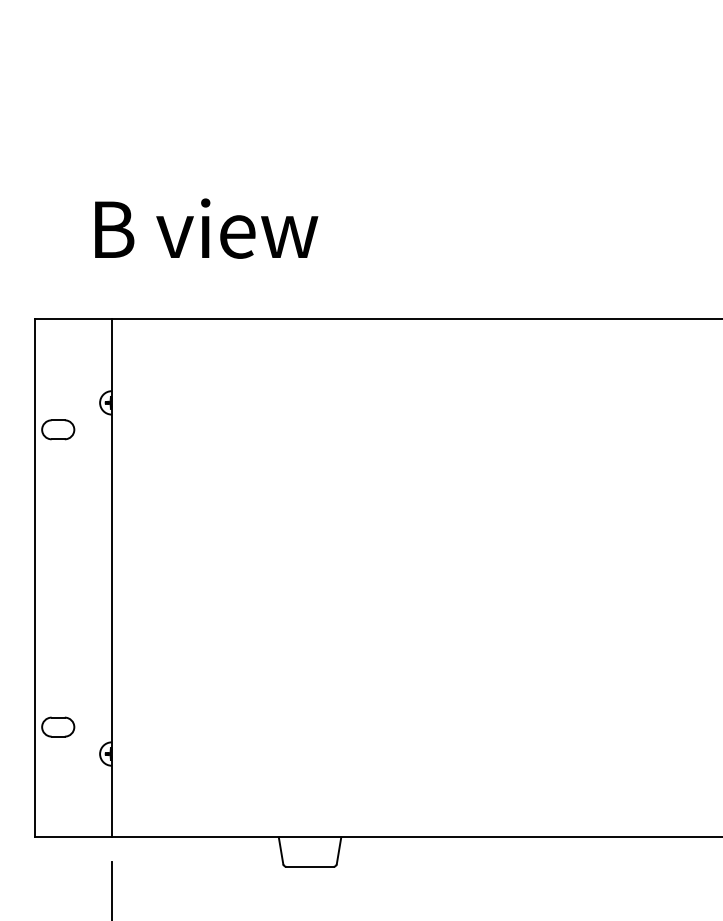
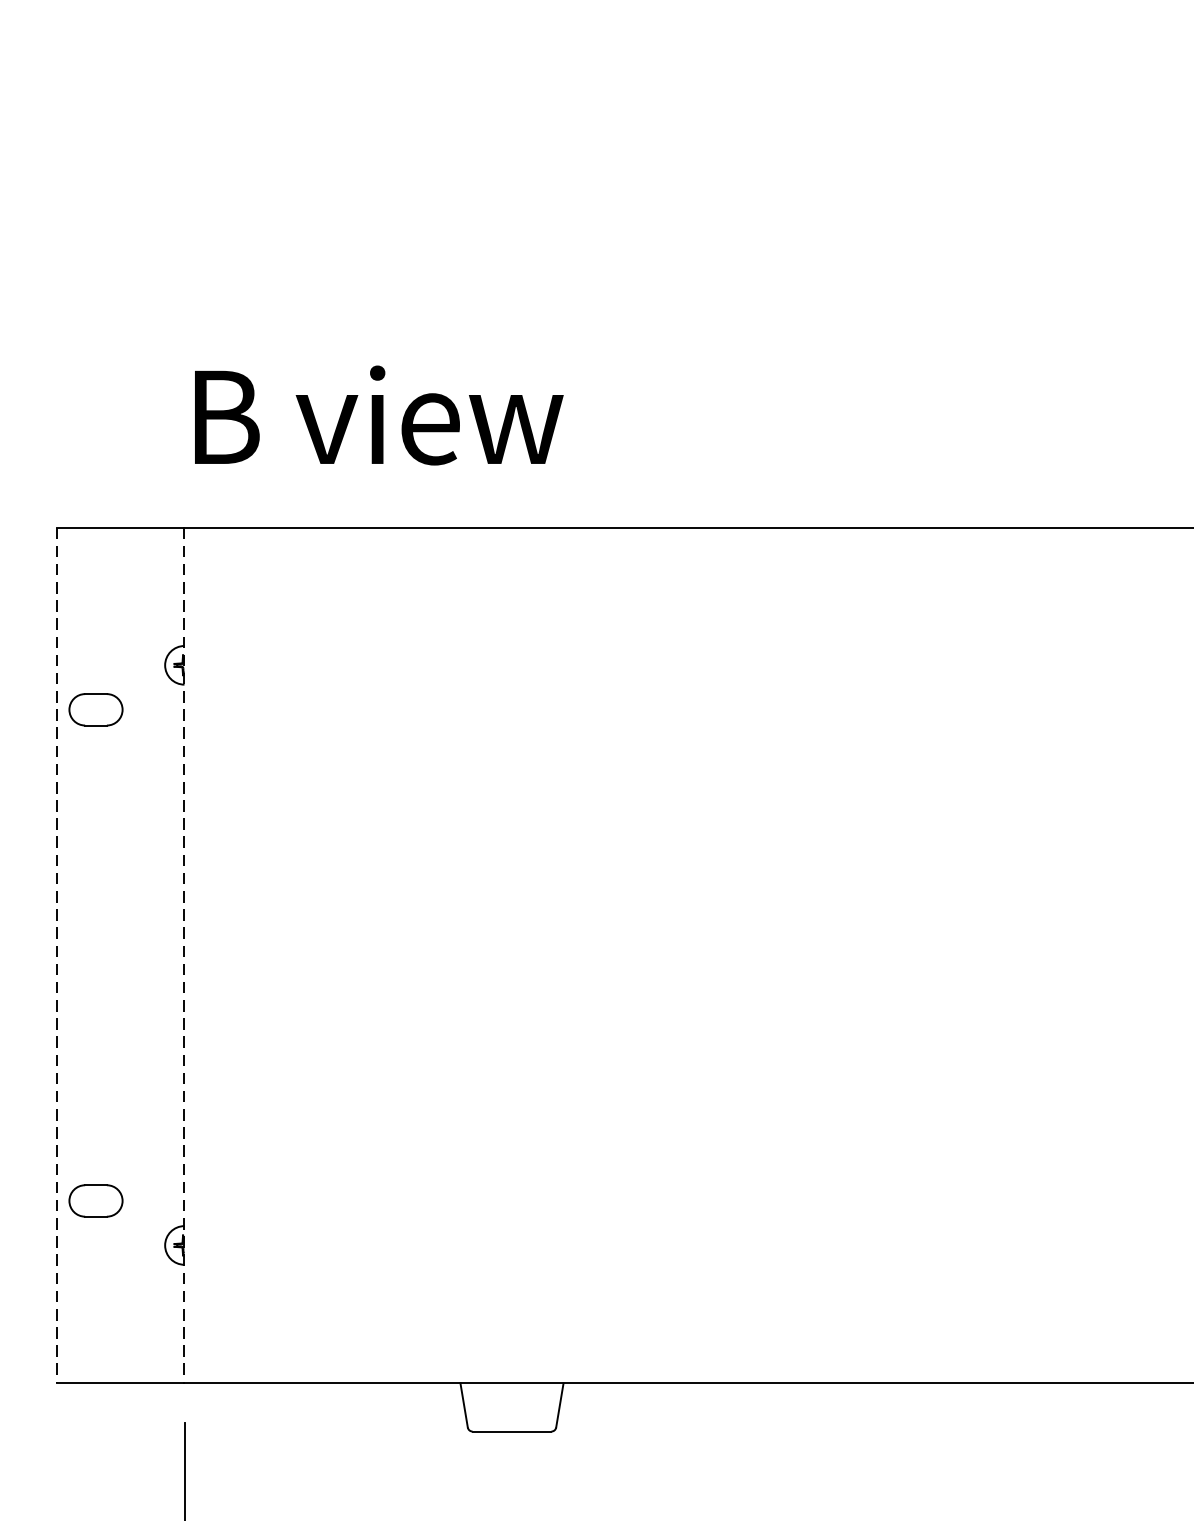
text: (206, 228) -> (378, 415), moved
line: (34, 578) -> (56, 955), solid -> dashed
line: (111, 578) -> (184, 955), solid -> dashed

